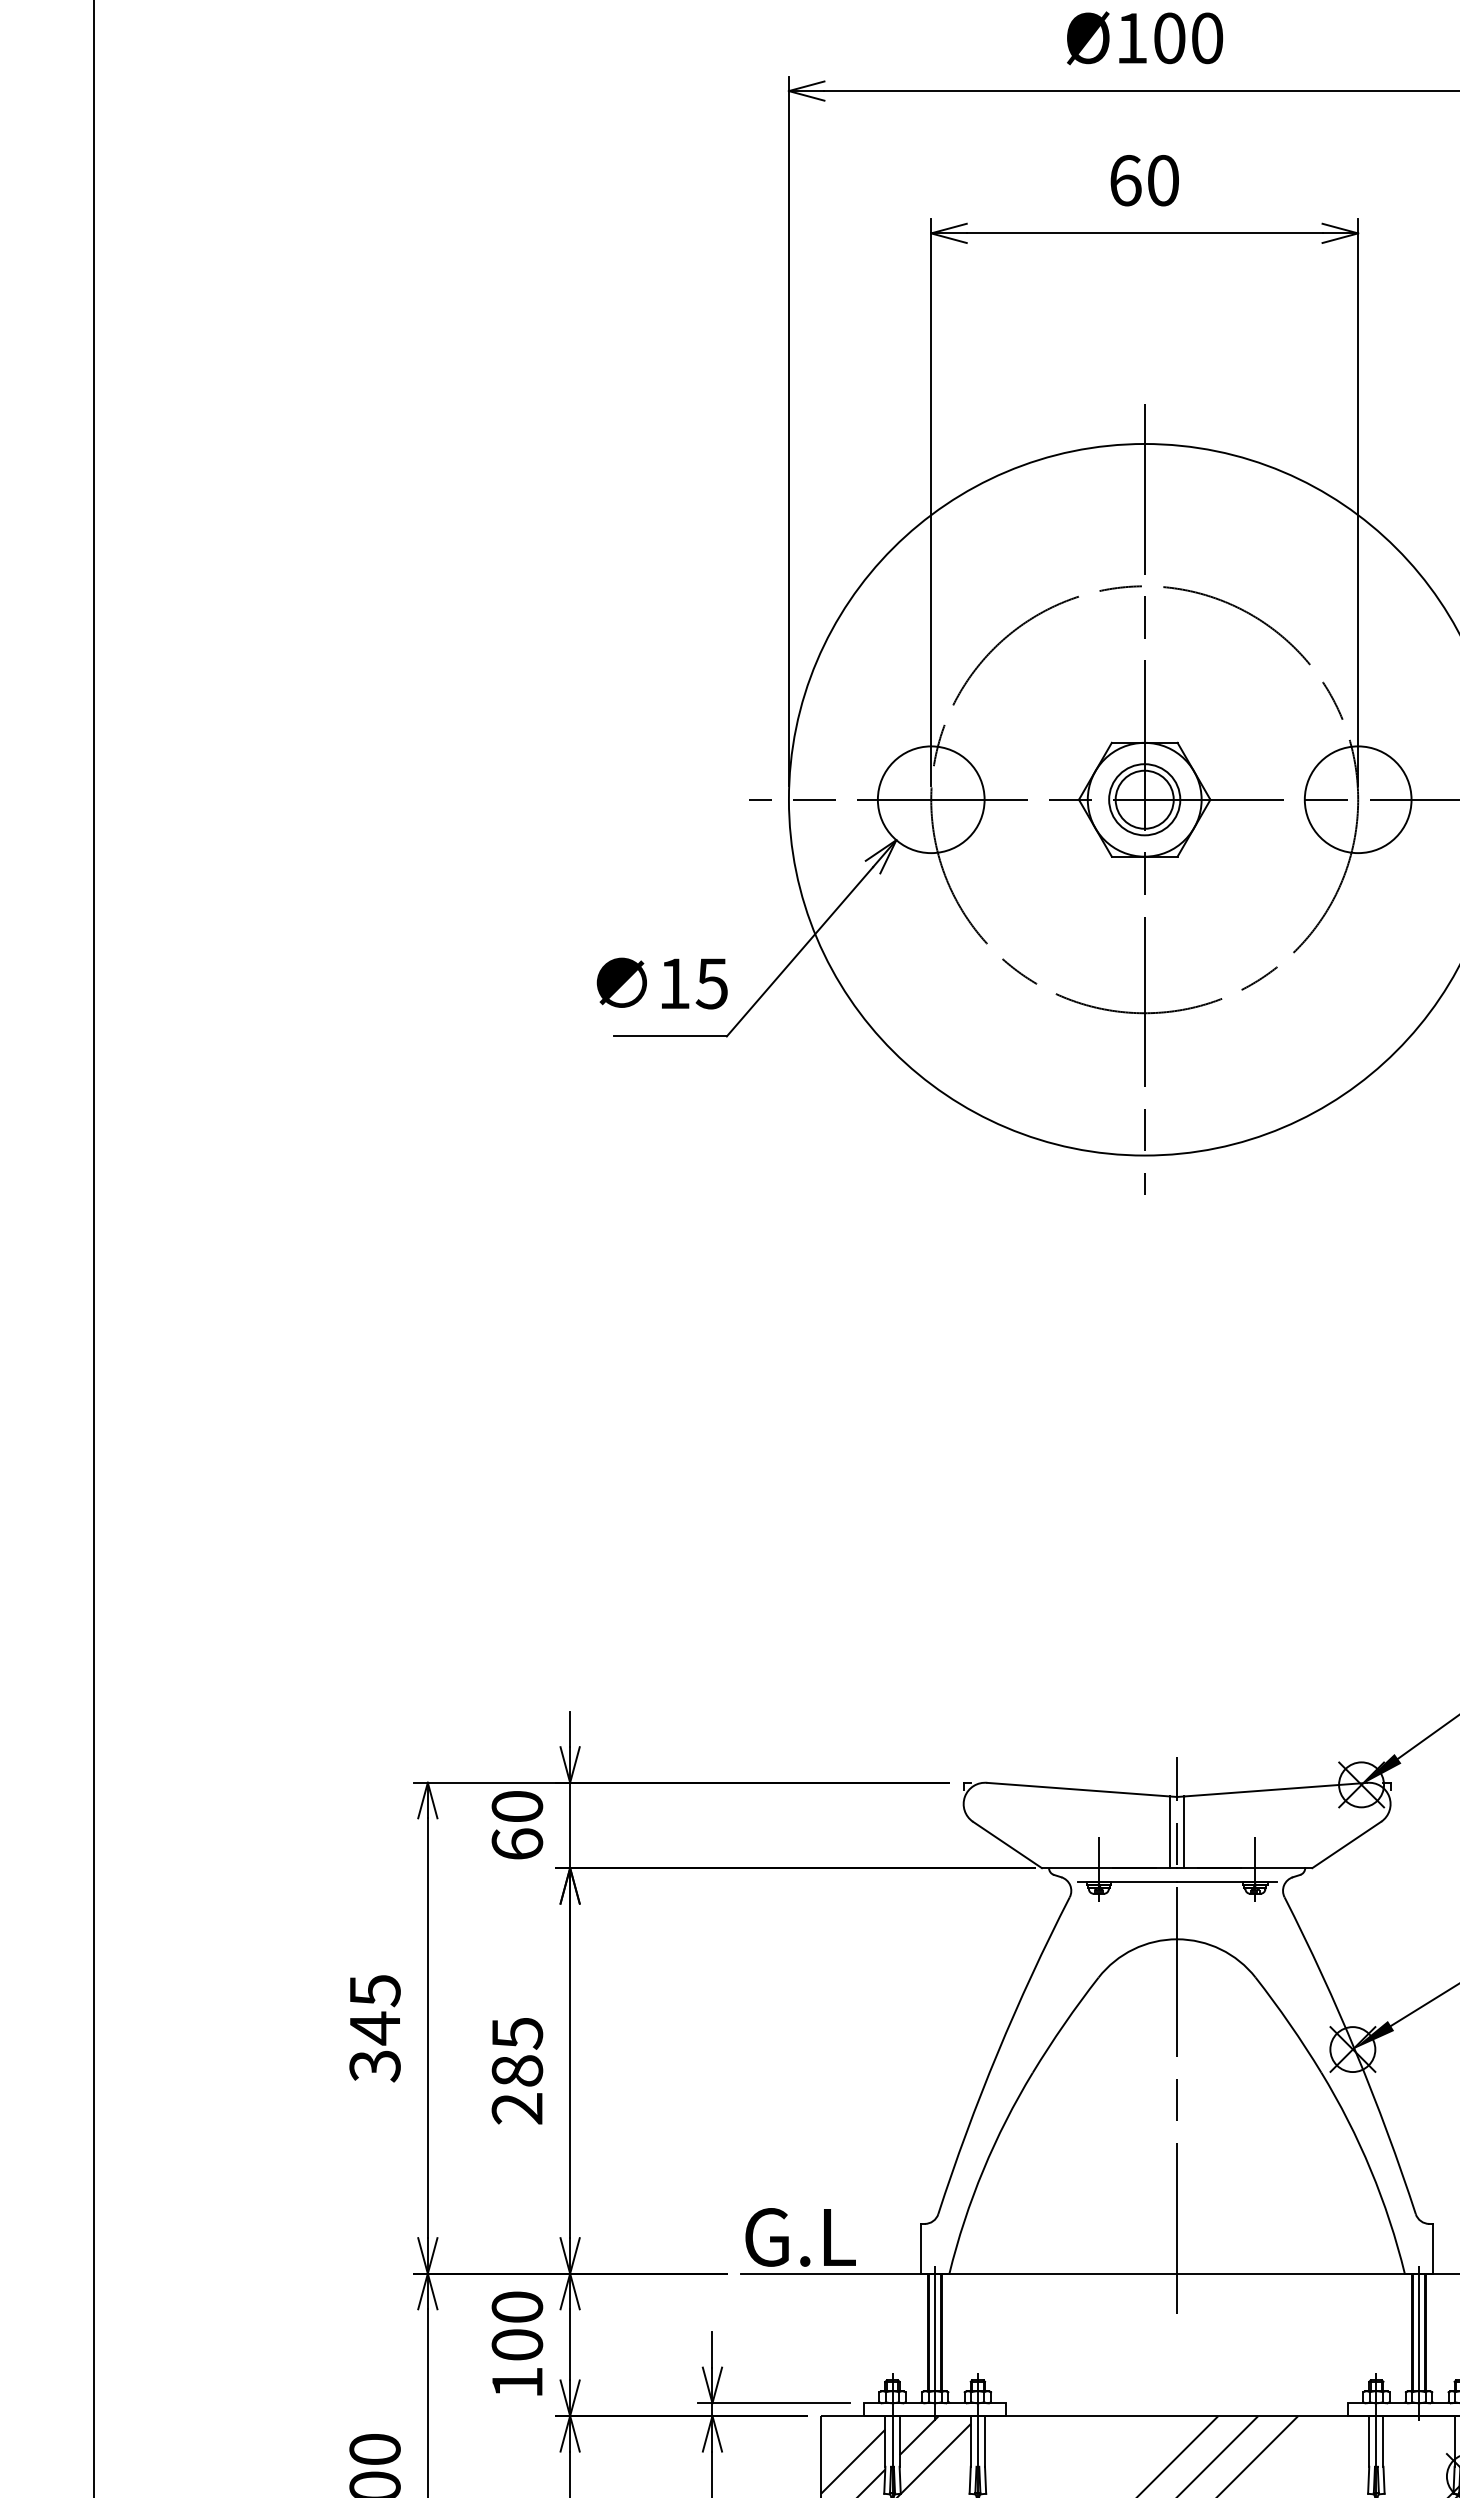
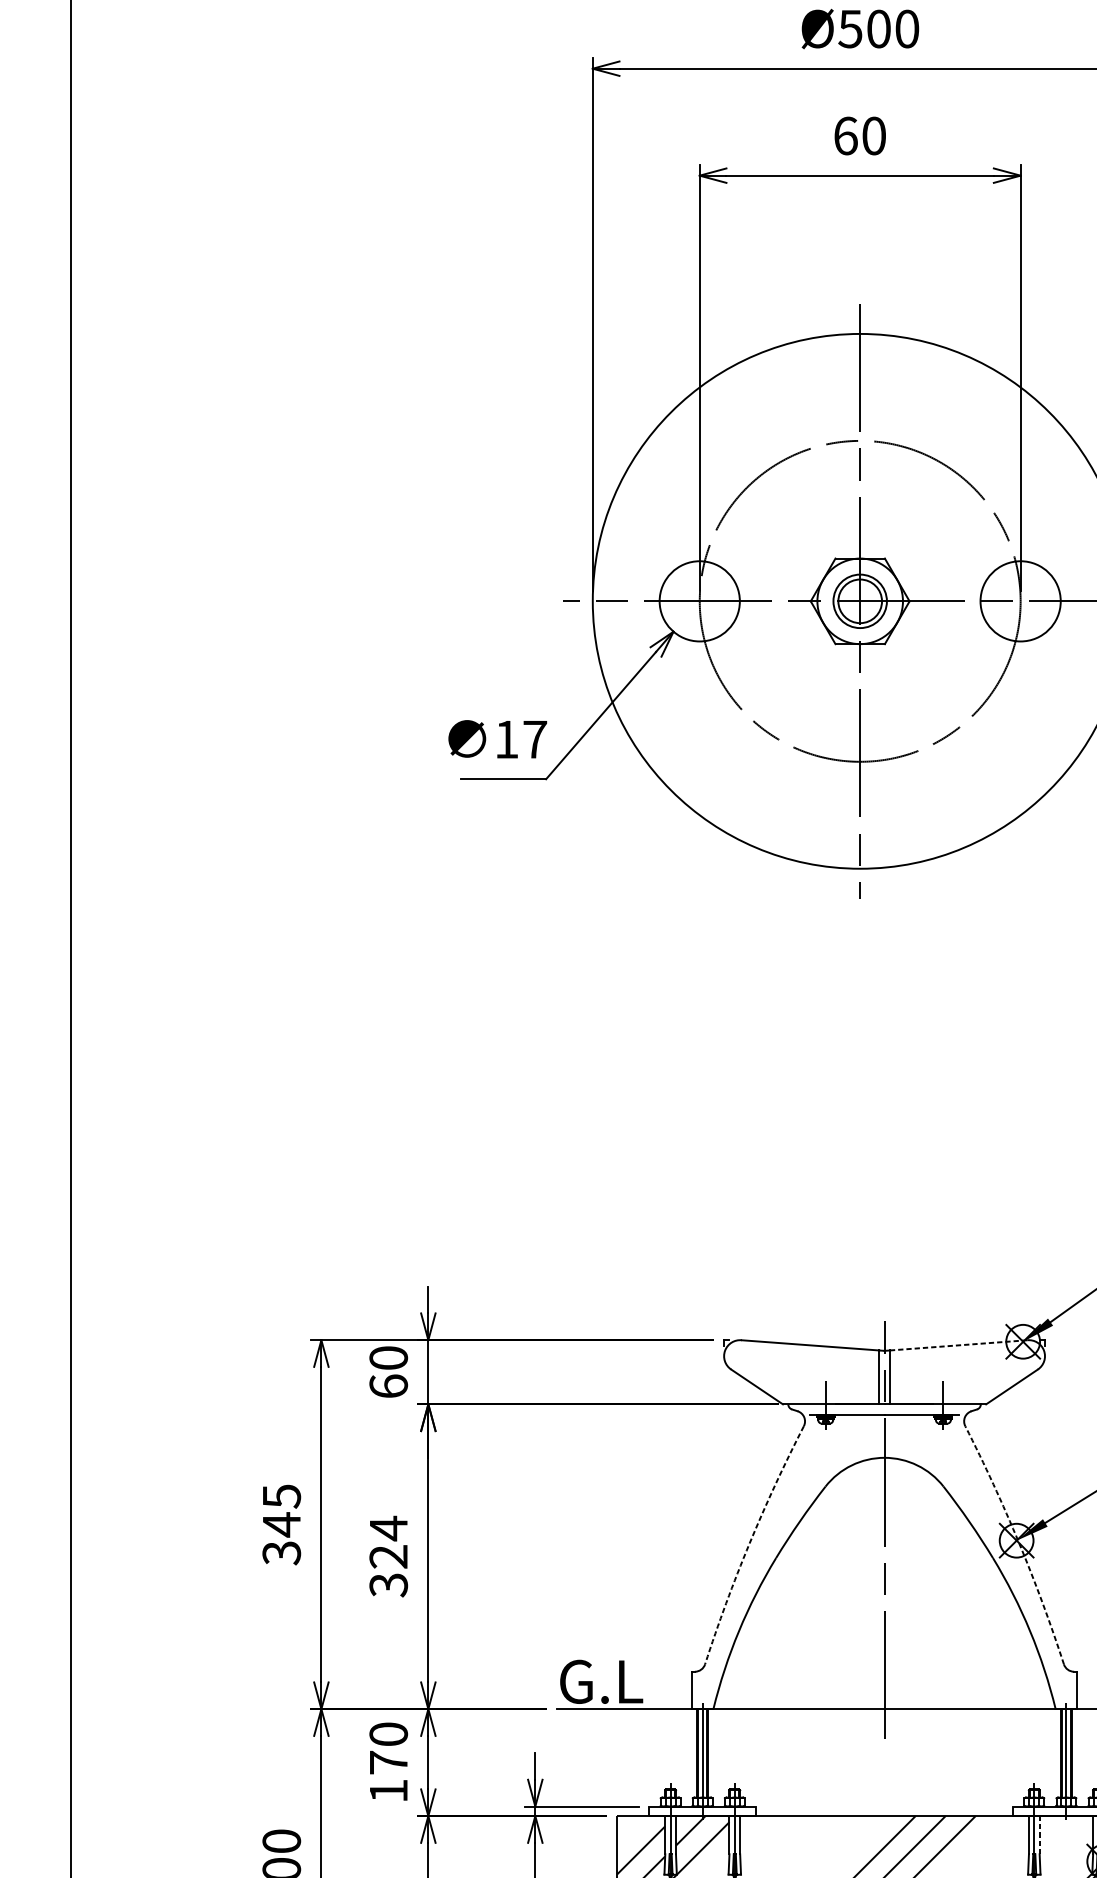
text: (1131, 38) -> (850, 29), Ø100 -> Ø500
text: (711, 983) -> (534, 739), 15 -> 17
line: (1275, 1789) -> (958, 1345), solid -> dashed
arc: (997, 2053) -> (749, 1543), solid -> dashed
arc: (1356, 2053) -> (1019, 1543), solid -> dashed
text: (517, 2070) -> (388, 1556), 285 -> 324
text: (517, 2344) -> (388, 1762), 100 -> 170
line: (1383, 2440) -> (1039, 1834), solid -> dashed

